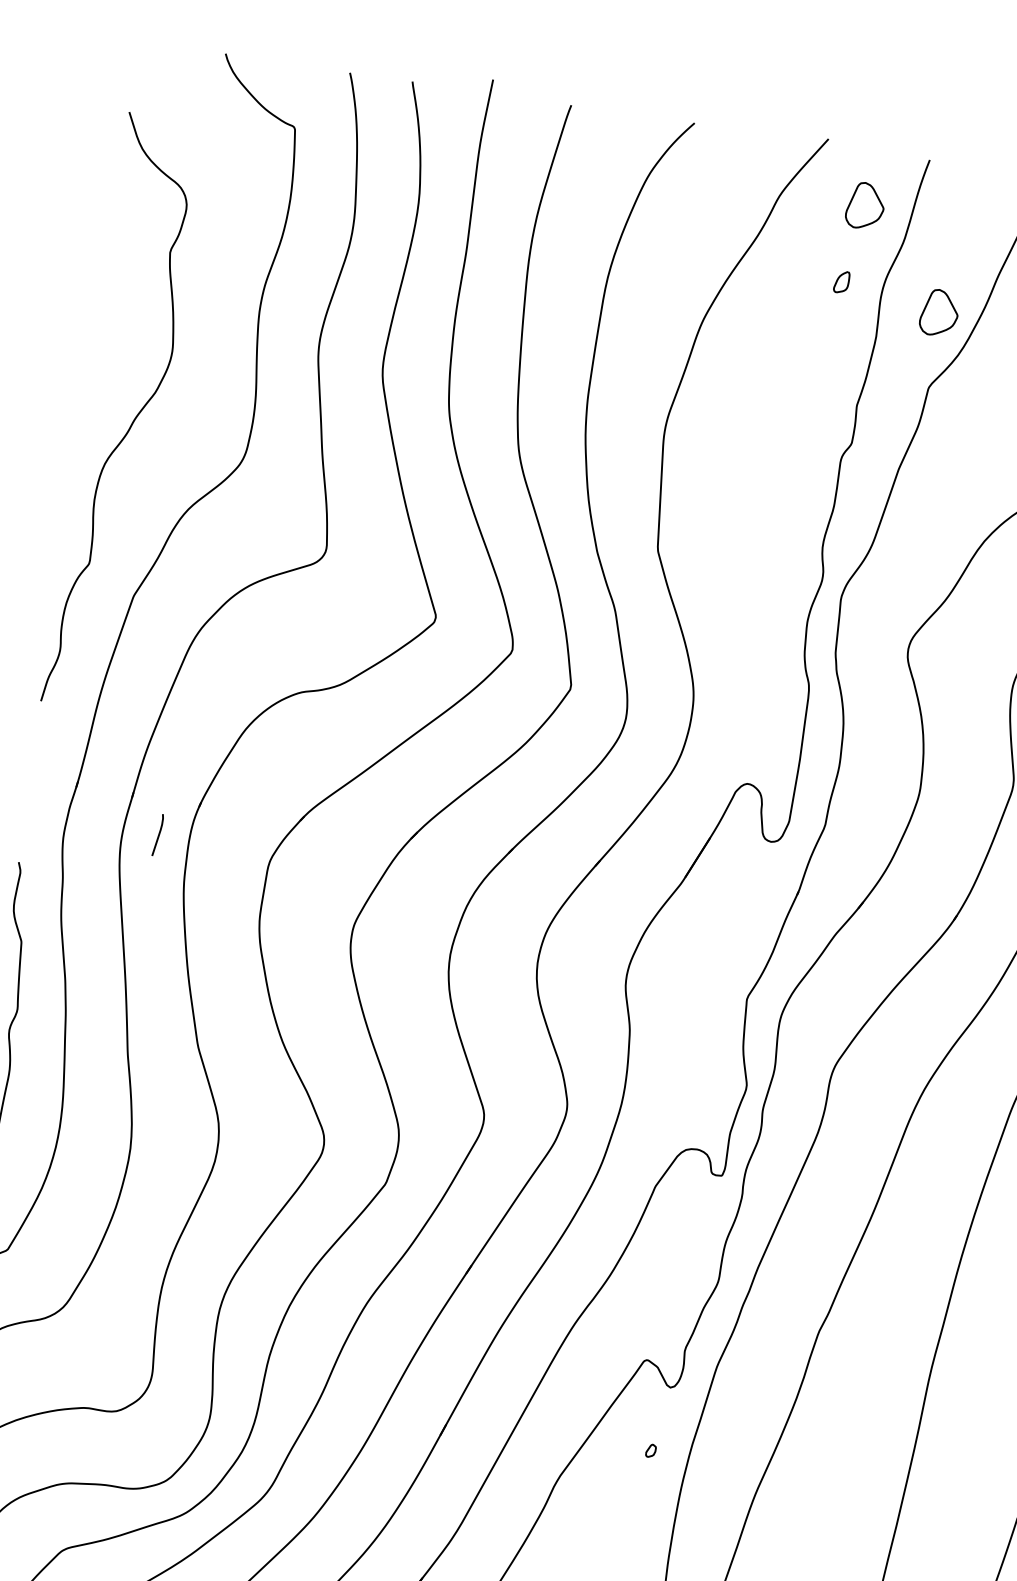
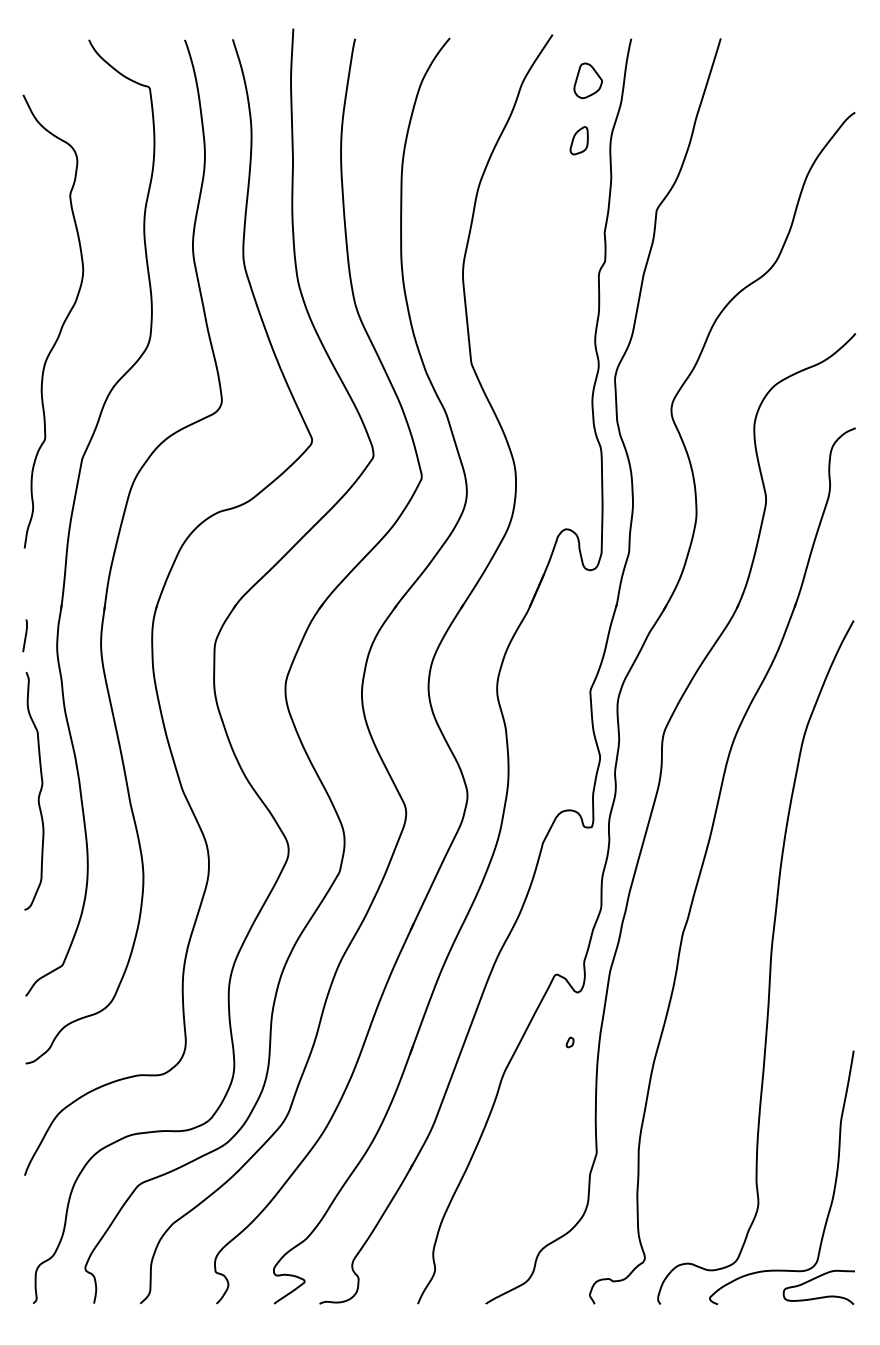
part: (841, 281) -> (578, 140), size x1.67
part: (938, 312) -> (655, 152), removed
curve: (158, 834) -> (25, 635), moved

